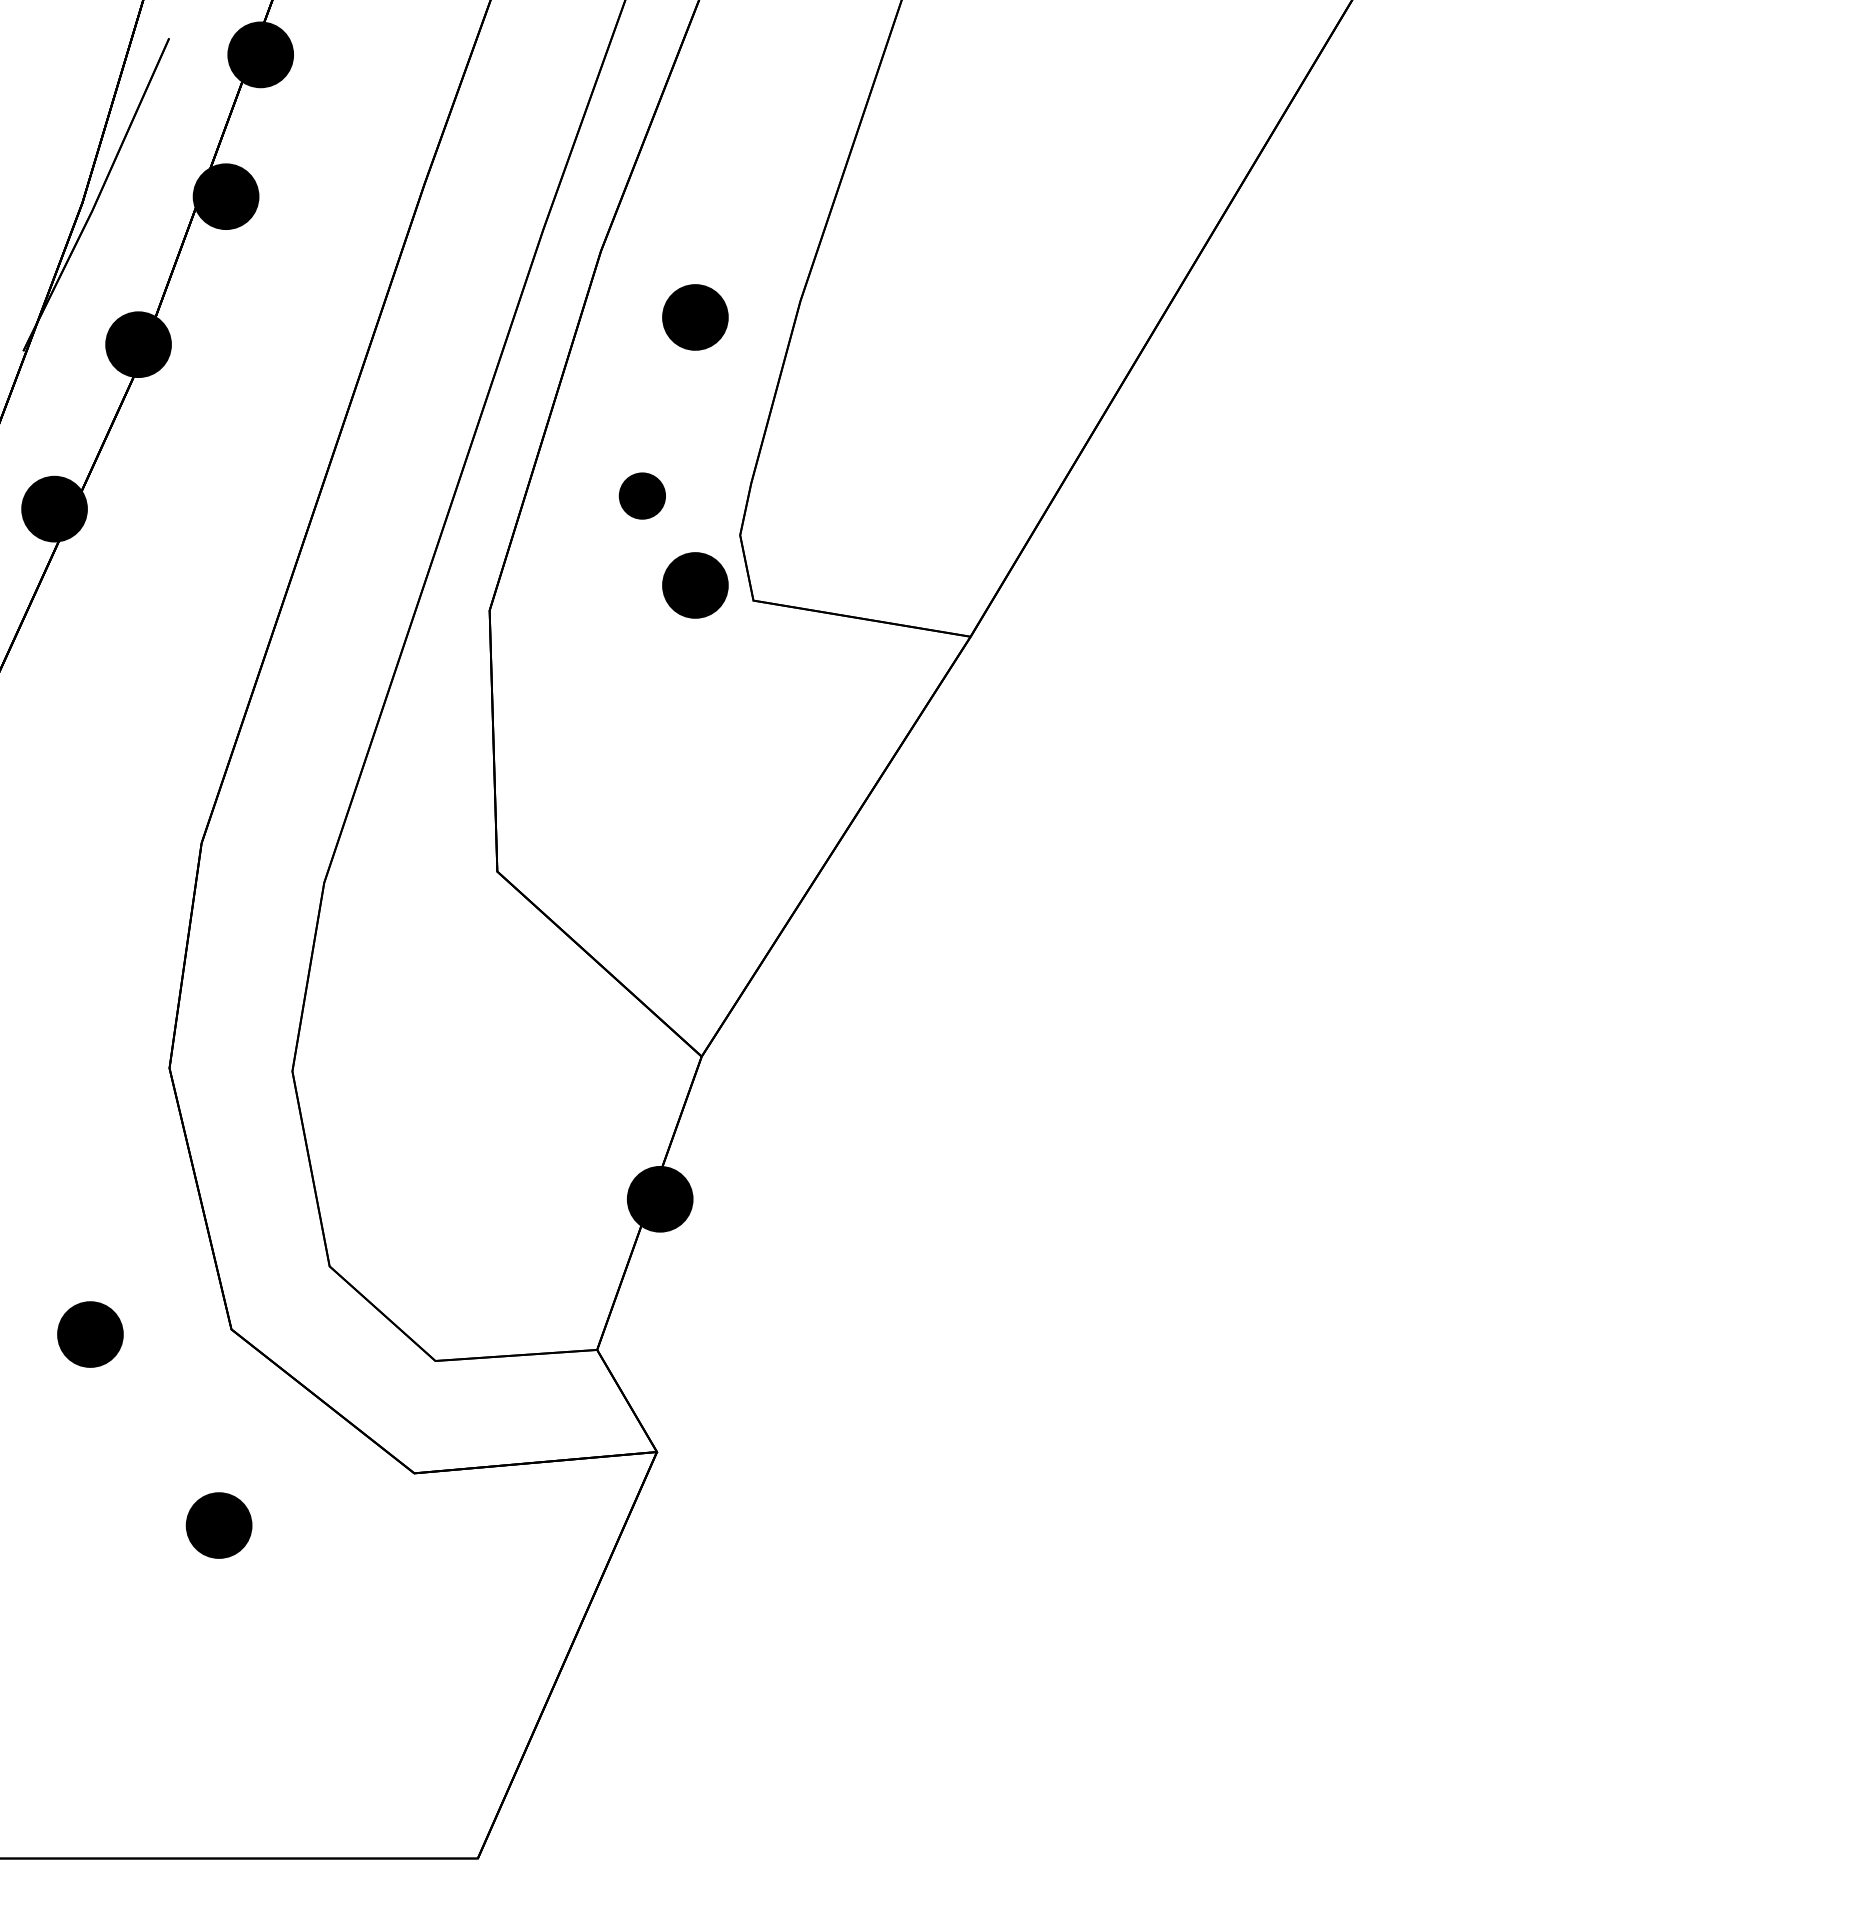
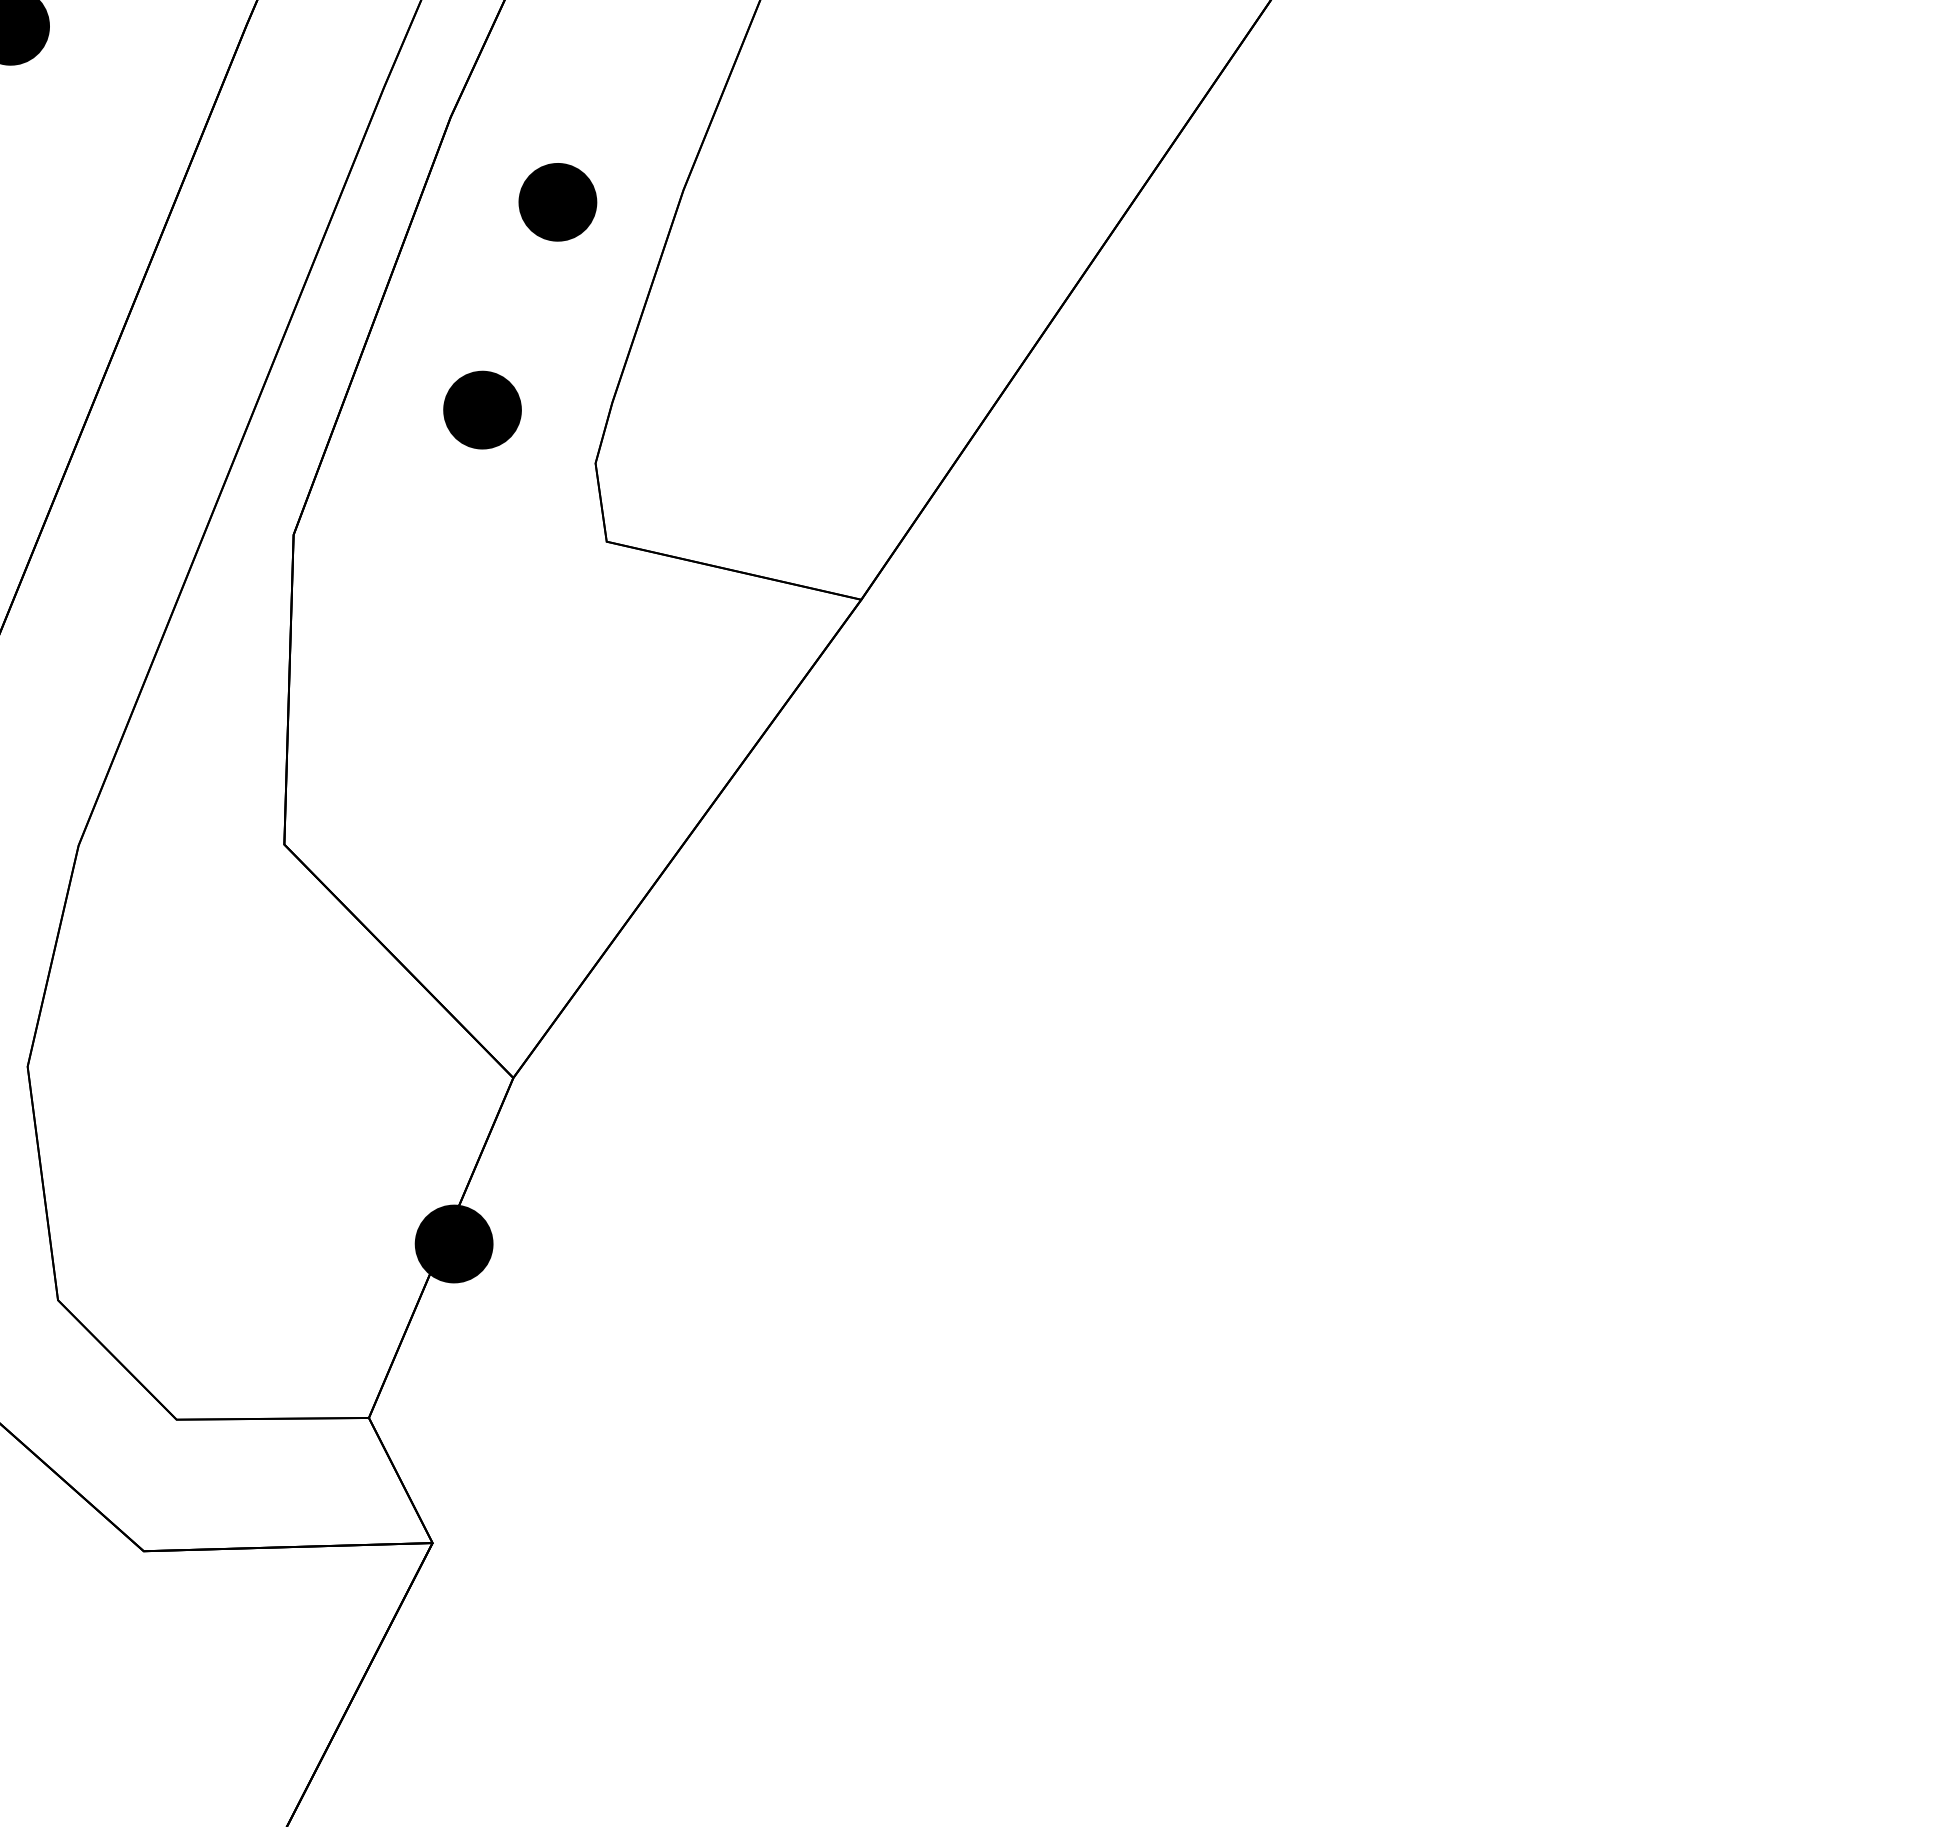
part: (642, 495) -> (482, 409), size x1.43
part: (695, 585) -> (539, 519), removed

